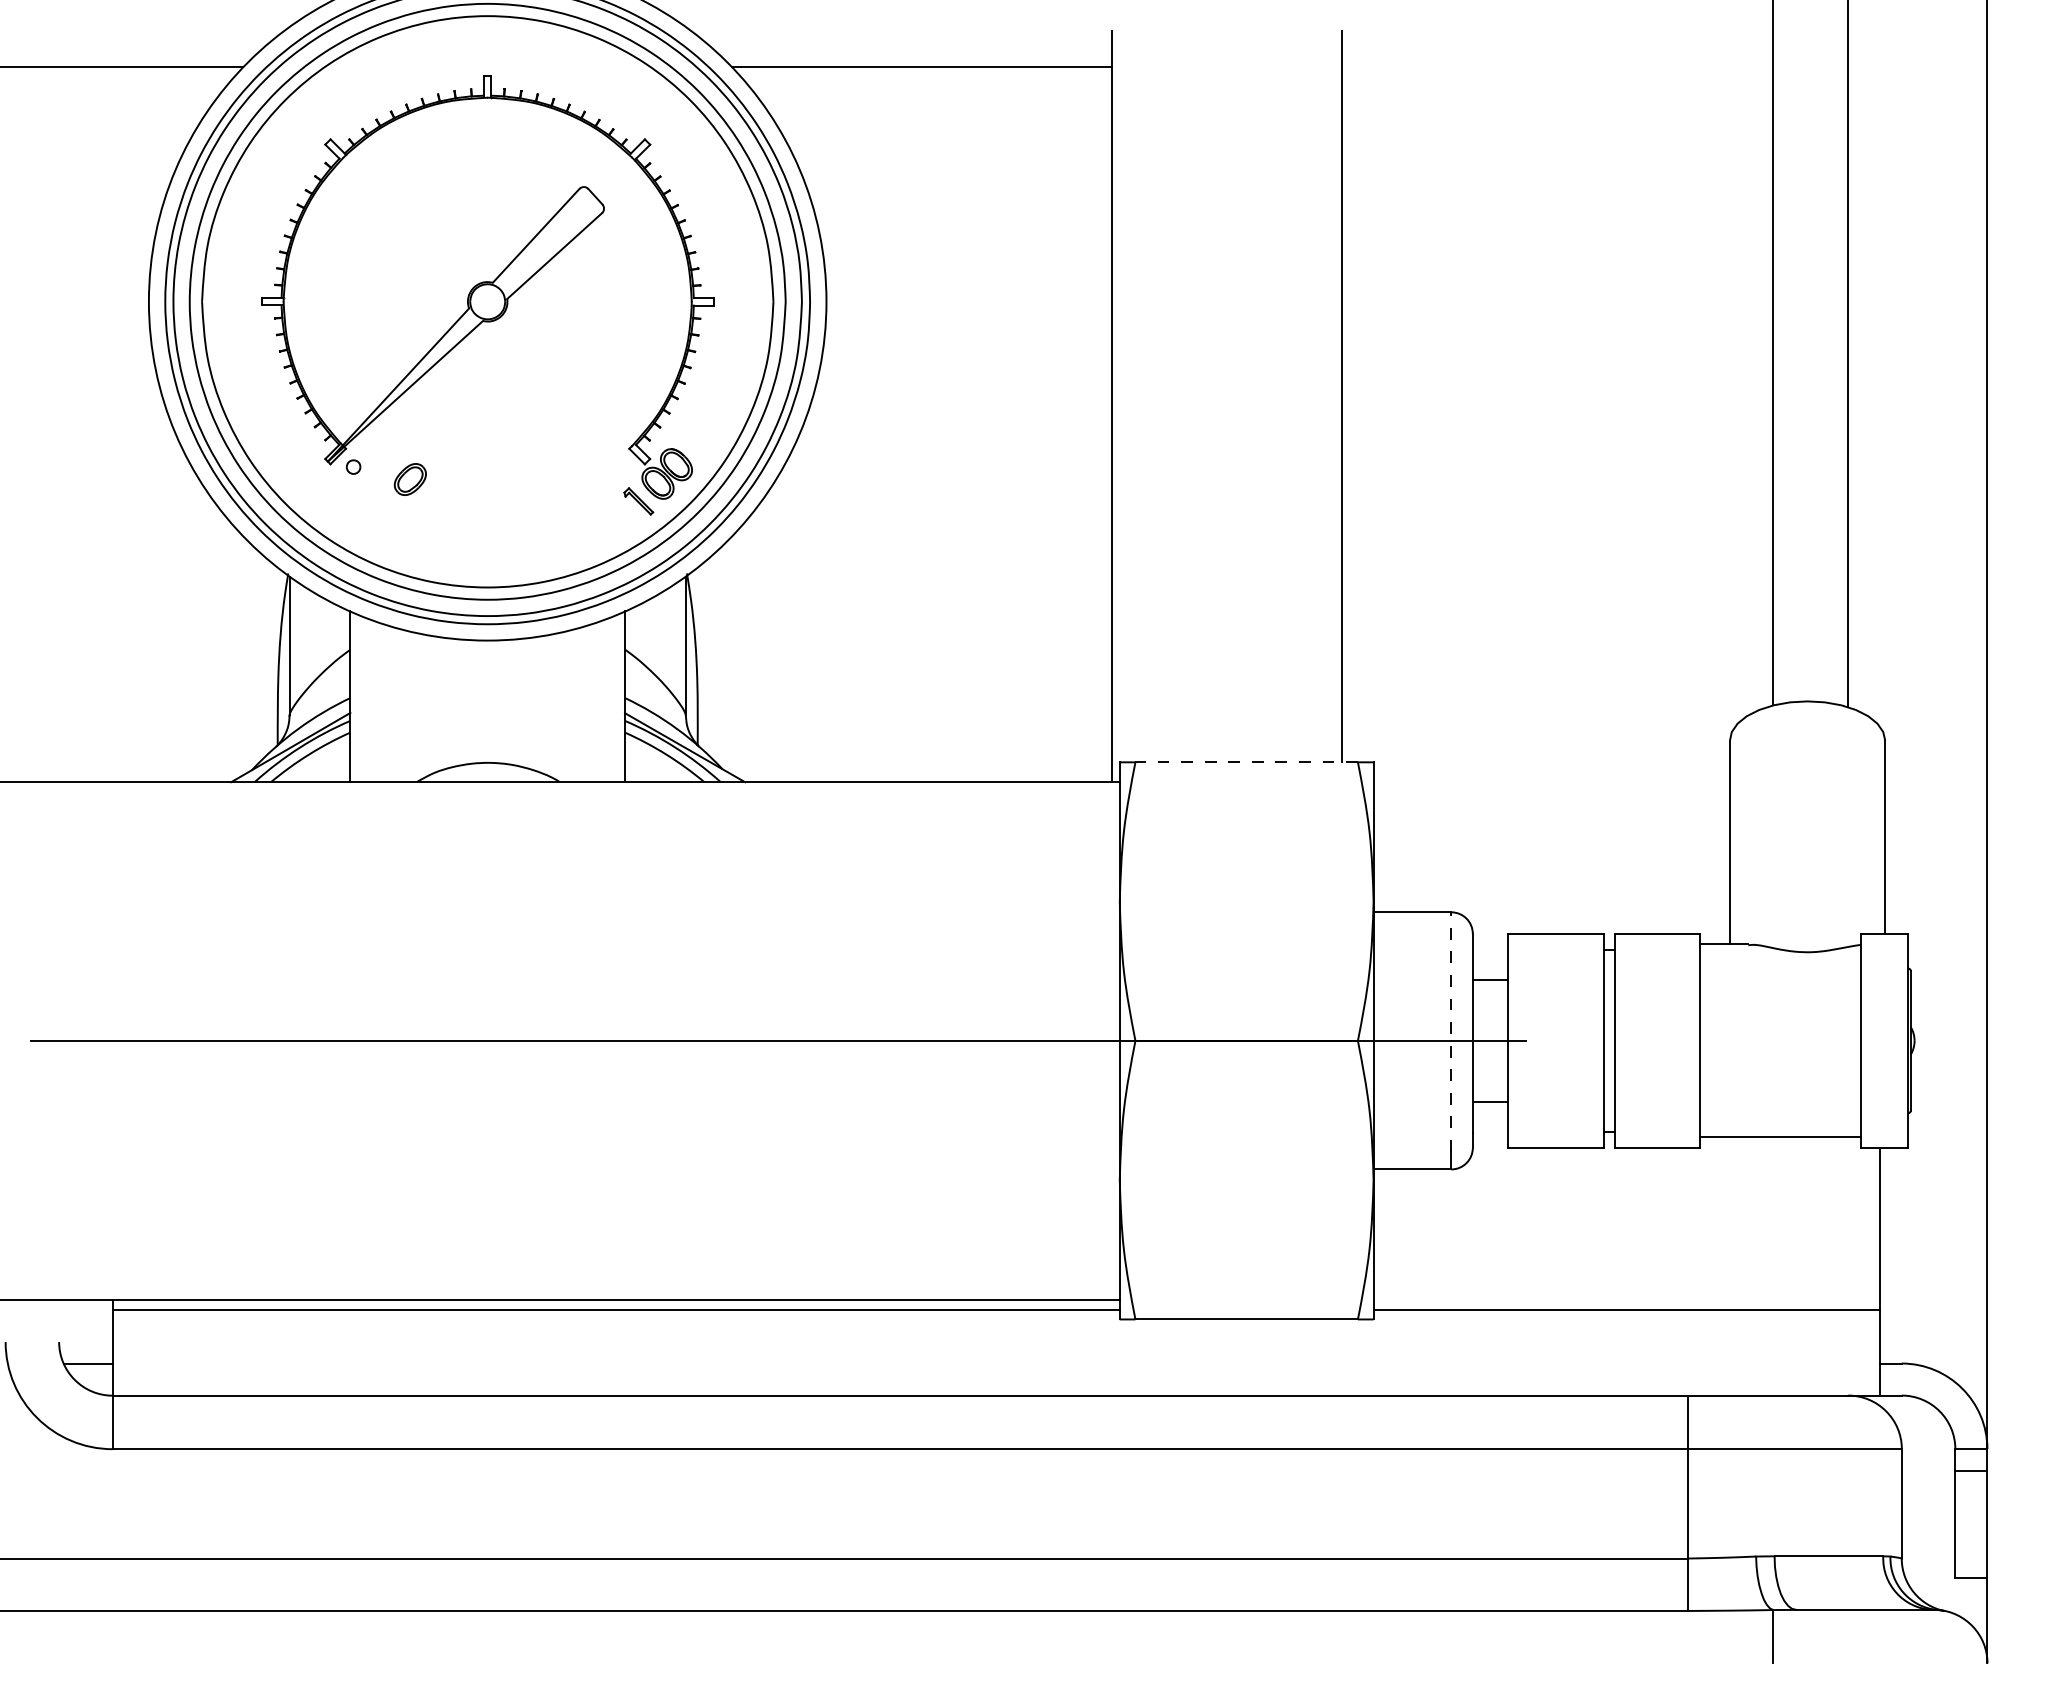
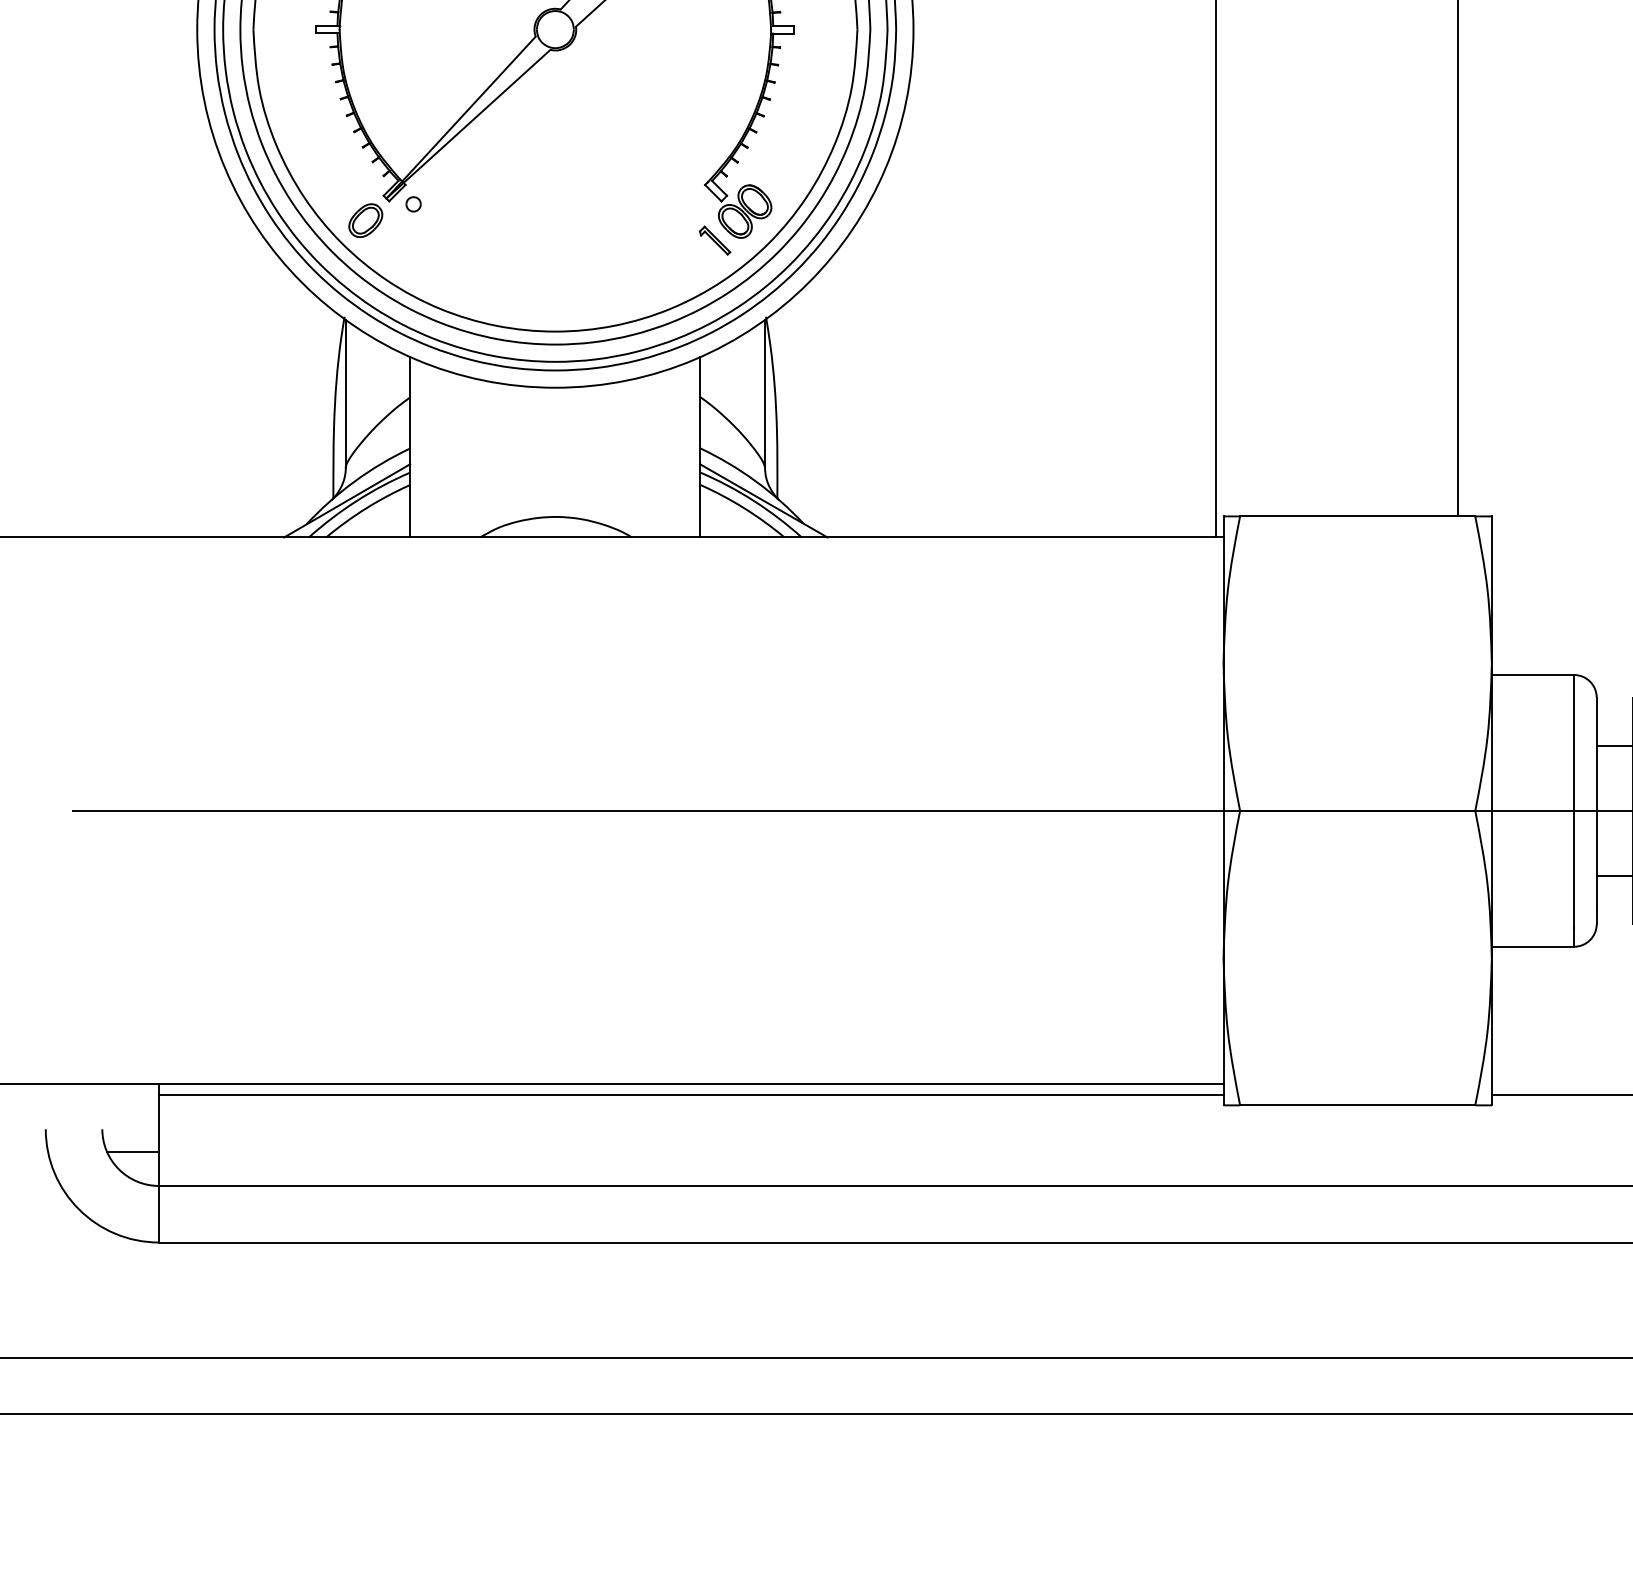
part: (409, 479) -> (364, 220), moved
line: (1246, 762) -> (1357, 516), dashed -> solid
line: (1451, 1032) -> (1574, 802), dashed -> solid

